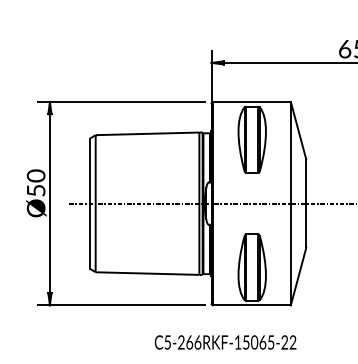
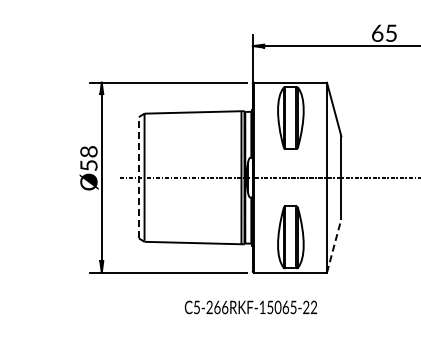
text: (36, 175) -> (89, 151), Ø50 -> Ø58
line: (89, 203) -> (138, 177), solid -> dashed
line: (298, 276) -> (334, 245), solid -> dashed
text: (225, 342) -> (250, 307), moved

